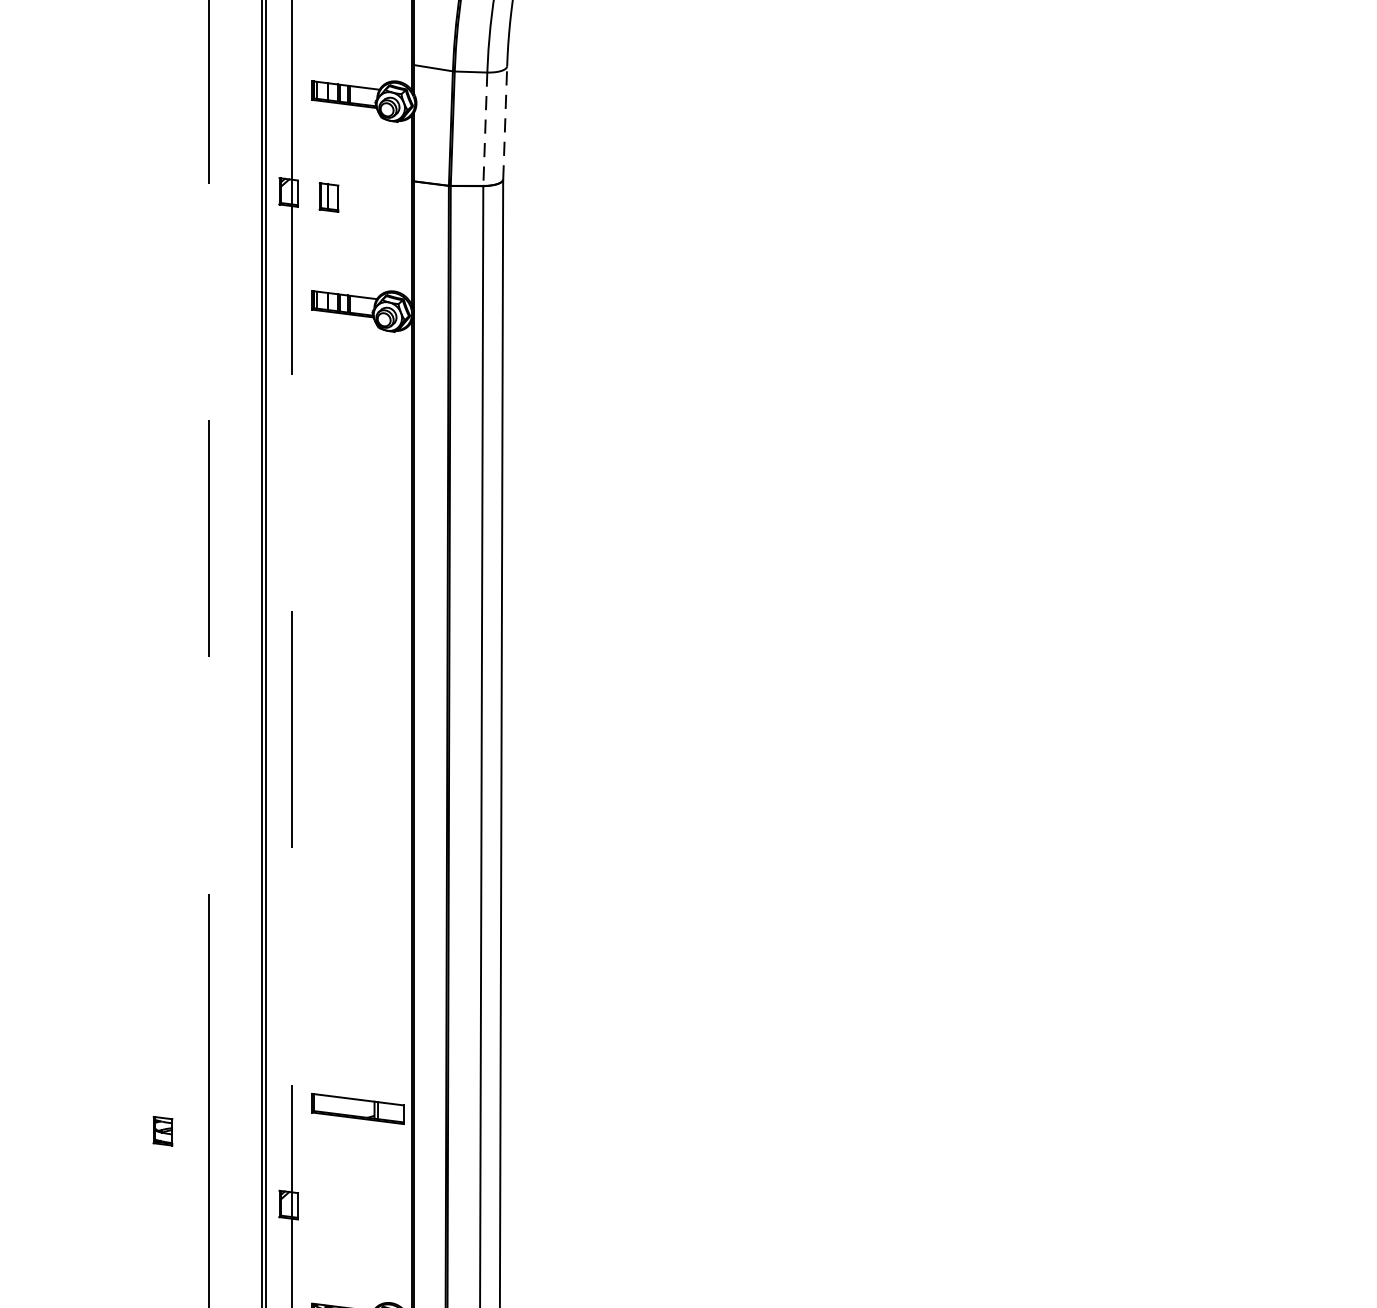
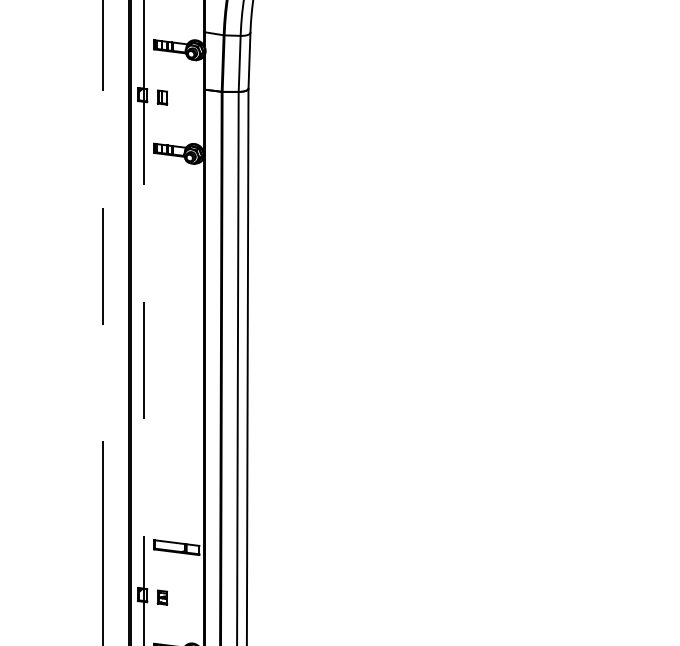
line: (505, 122) -> (249, 60), dashed -> solid
line: (484, 130) -> (239, 64), dashed -> solid
part: (162, 1130) -> (162, 597), moved

